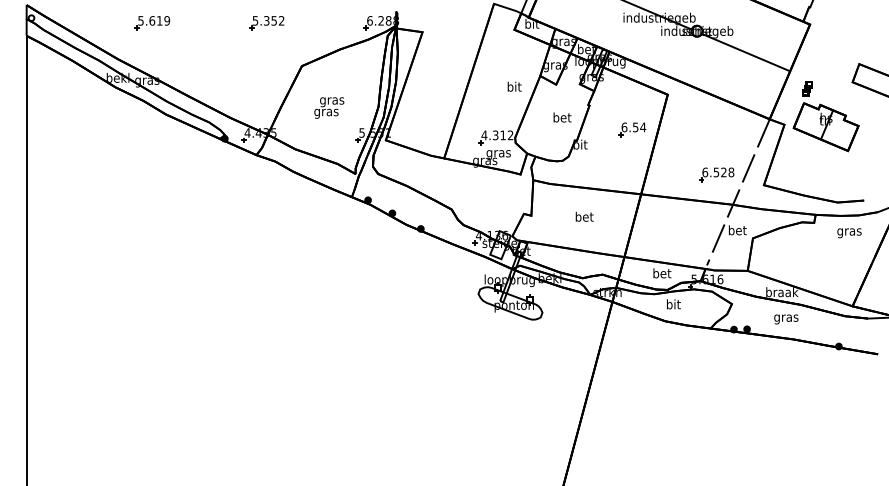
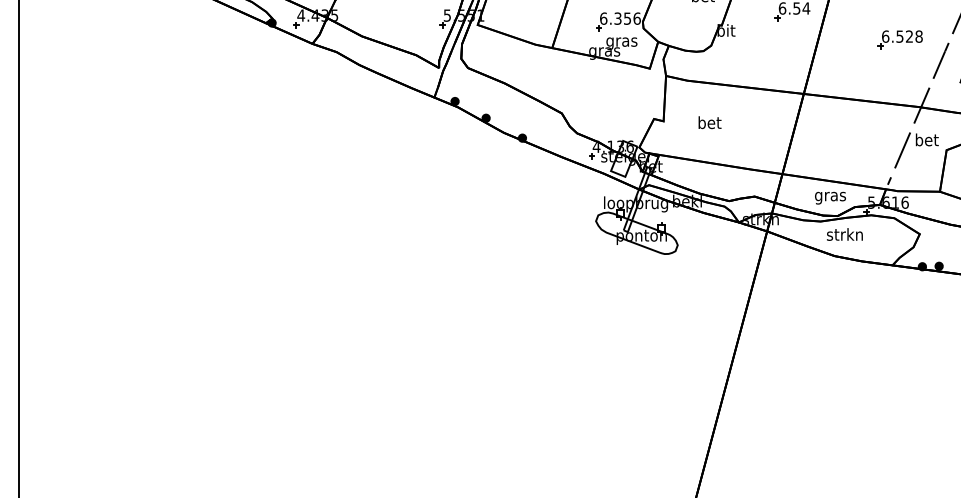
text: (497, 135) -> (620, 18), 4.312 -> 6.356
part: (716, 174) -> (900, 39), moved
text: (584, 216) -> (709, 122), moved
text: (661, 274) -> (829, 196), bet -> gras
text: (673, 304) -> (845, 234), bit -> strkn

